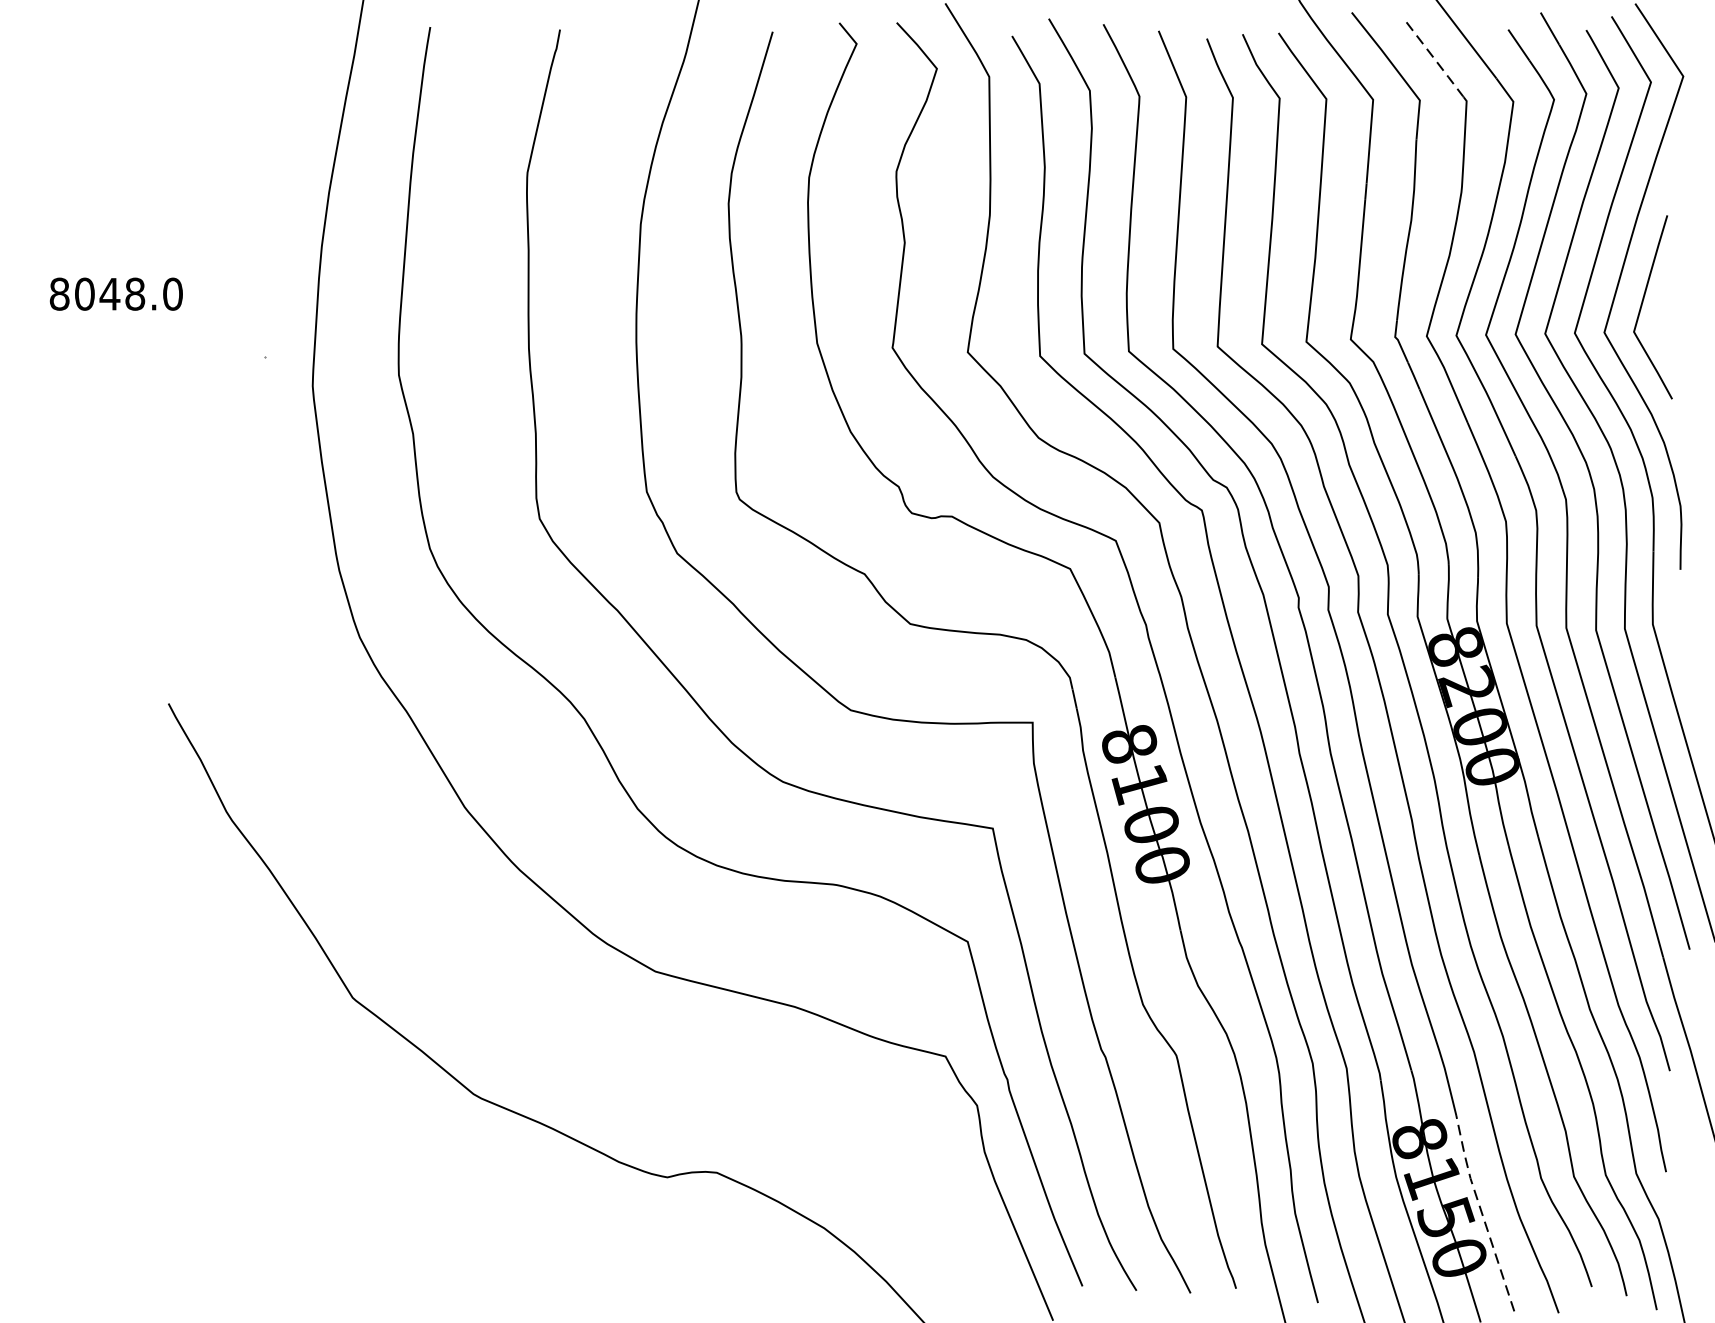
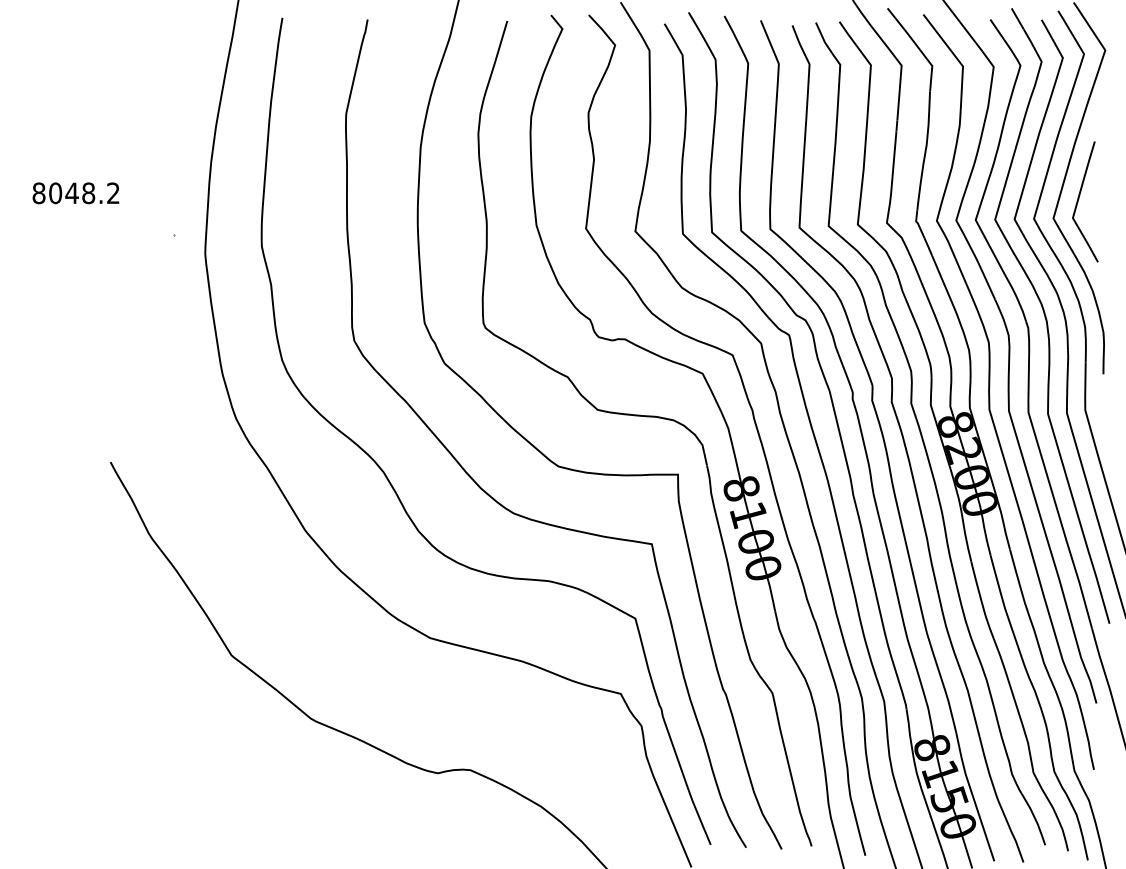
line: (1435, 59) -> (942, 39), dashed -> solid
text: (173, 294) -> (113, 193), 8048.0 -> 8048.2
line: (1481, 1211) -> (972, 795), dashed -> solid

